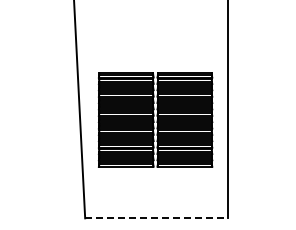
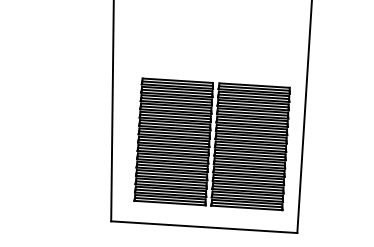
part: (155, 119) -> (212, 143), moved
line: (156, 218) -> (204, 227), dashed -> solid

